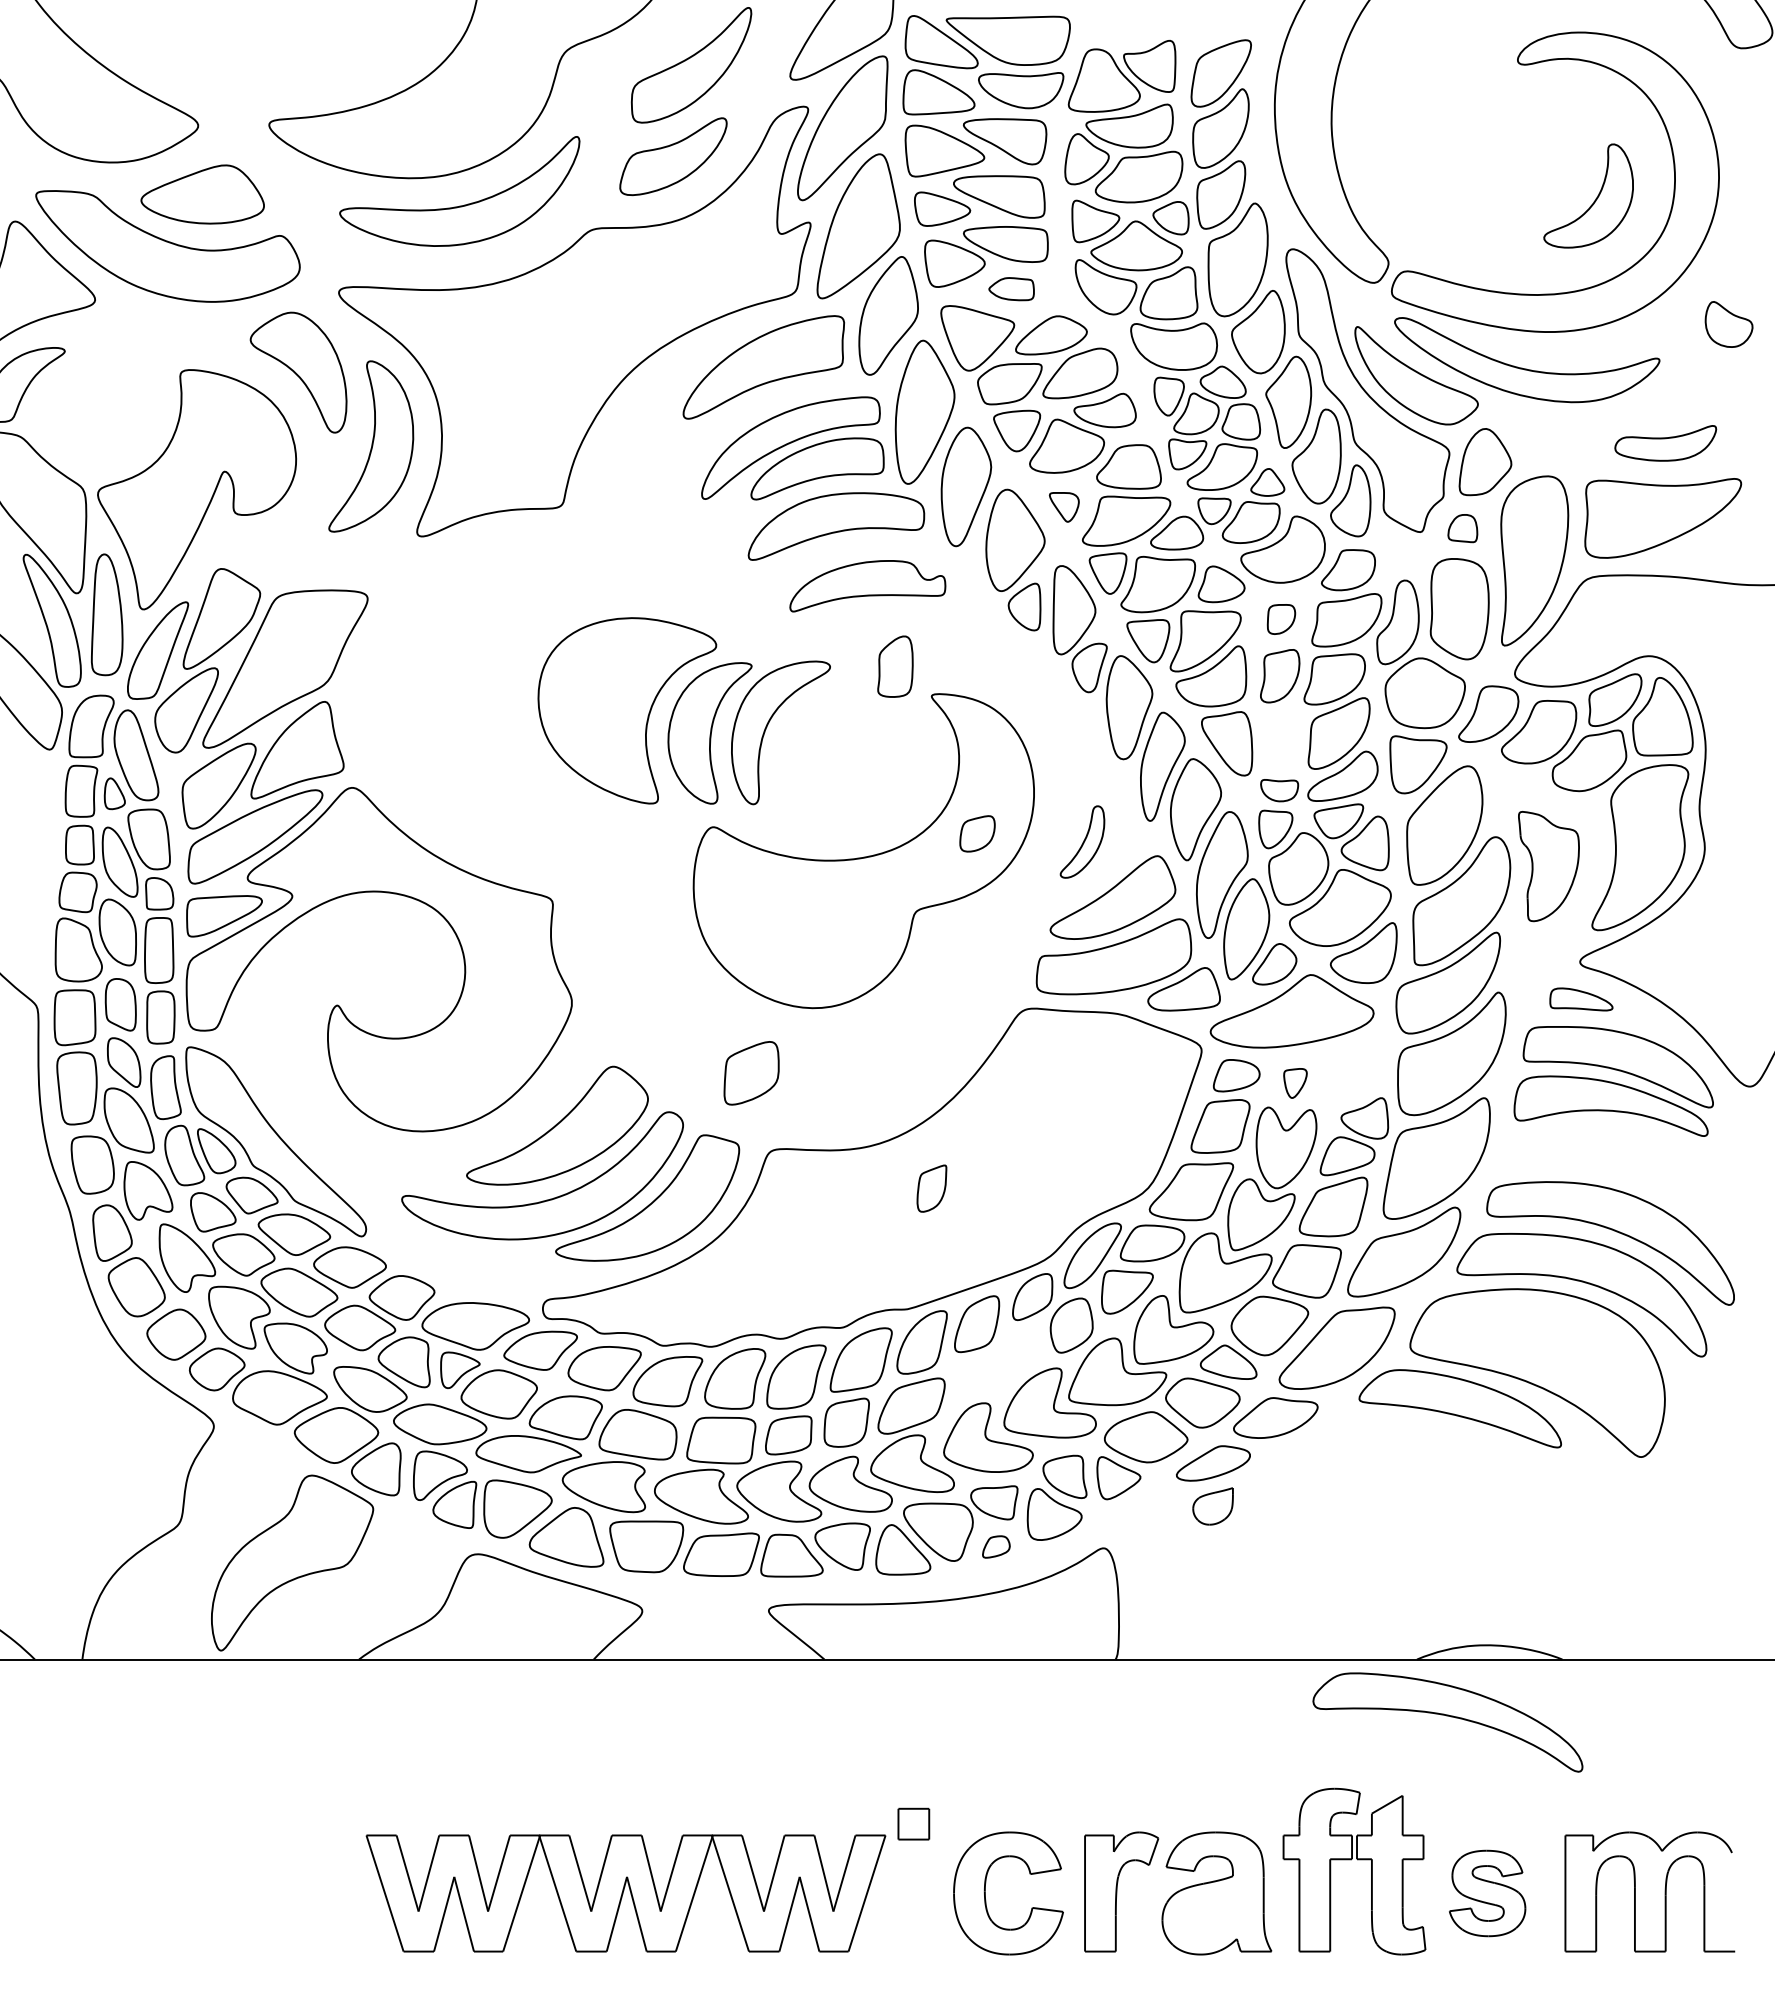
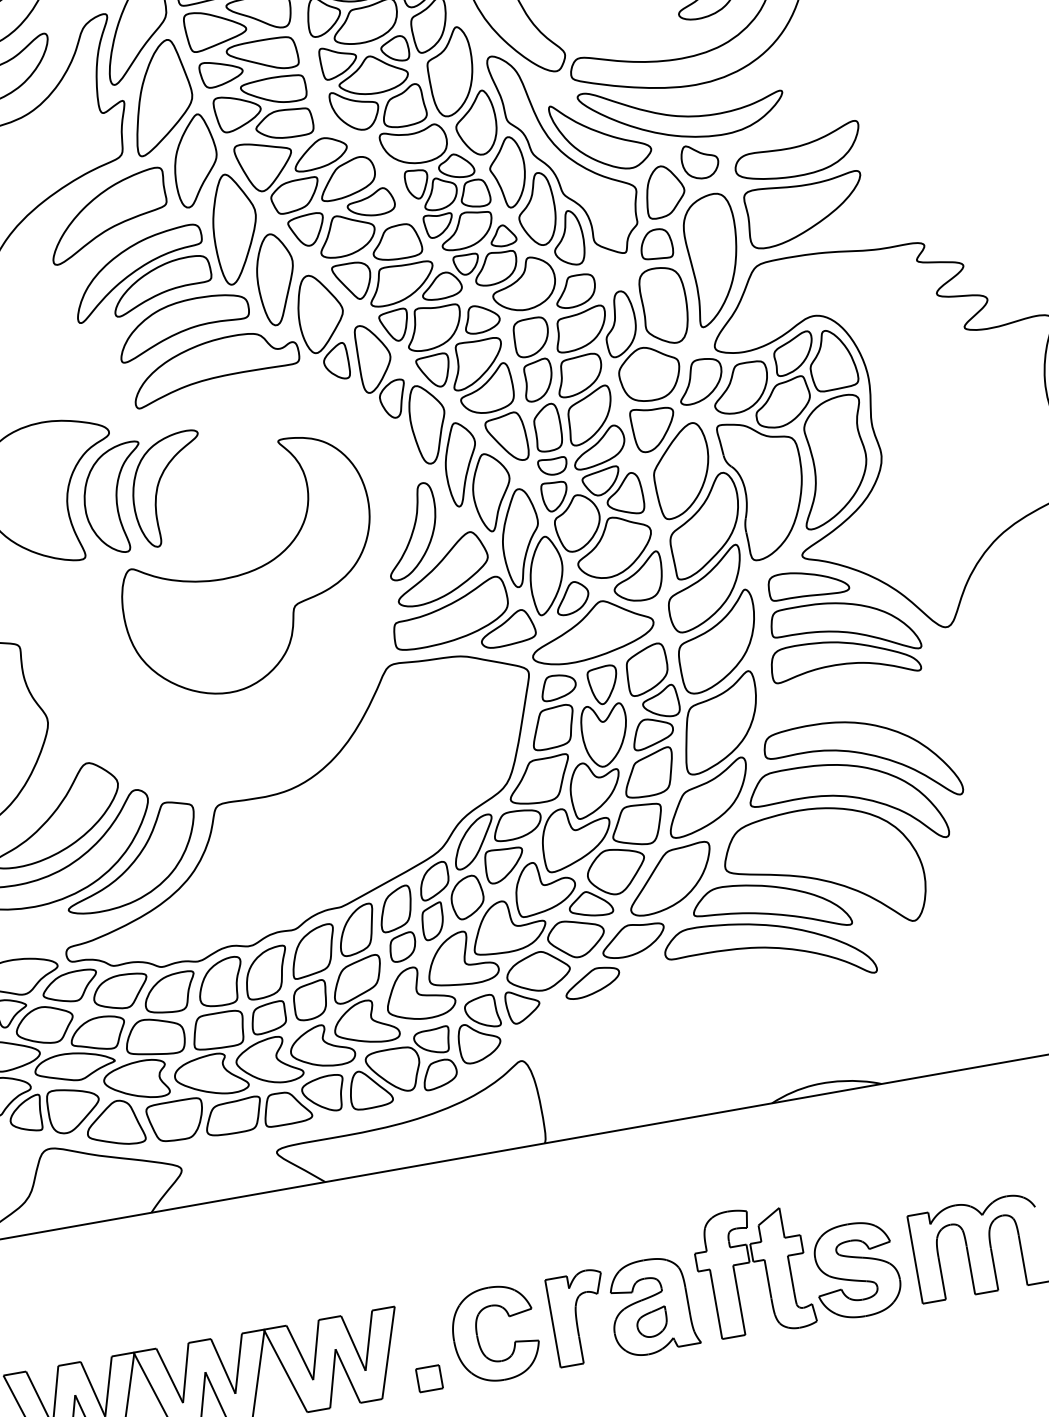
part: (1011, 288) -> (284, 123), size x1.67
part: (1728, 324) -> (699, 161), moved
part: (1665, 443) -> (797, 153), size x1.67
part: (1064, 507) -> (353, 281), size x1.67
part: (1462, 528) -> (656, 244), size x1.43
part: (867, 586) -> (215, 367), size x1.43
part: (1281, 619) -> (531, 337), size x1.67
part: (895, 666) -> (547, 427), moved
part: (977, 833) -> (402, 946), moved
part: (1082, 841) -> (411, 531), size x1.67
part: (1548, 866) -> (765, 487), size x1.67
part: (1581, 999) -> (808, 583), size x1.67
part: (751, 1073) -> (647, 669), moved
part: (1295, 1083) -> (603, 685), size x1.67
part: (931, 1188) -> (432, 921), moved
part: (1212, 1506) -> (651, 1322), moved
part: (996, 1546) -> (440, 1073), size x1.67
part: (1447, 1722) -> (769, 952), moved
part: (913, 1823) -> (429, 1378), moved
part: (1487, 1893) -> (856, 1270), size x1.43

